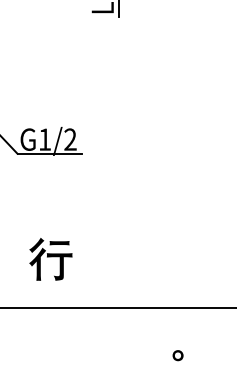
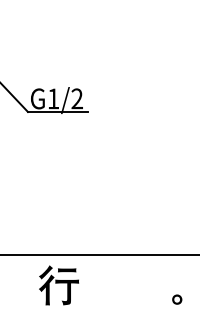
part: (50, 259) -> (58, 285), moved

